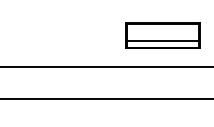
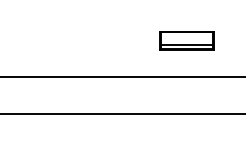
part: (162, 35) -> (186, 40), size x0.62

